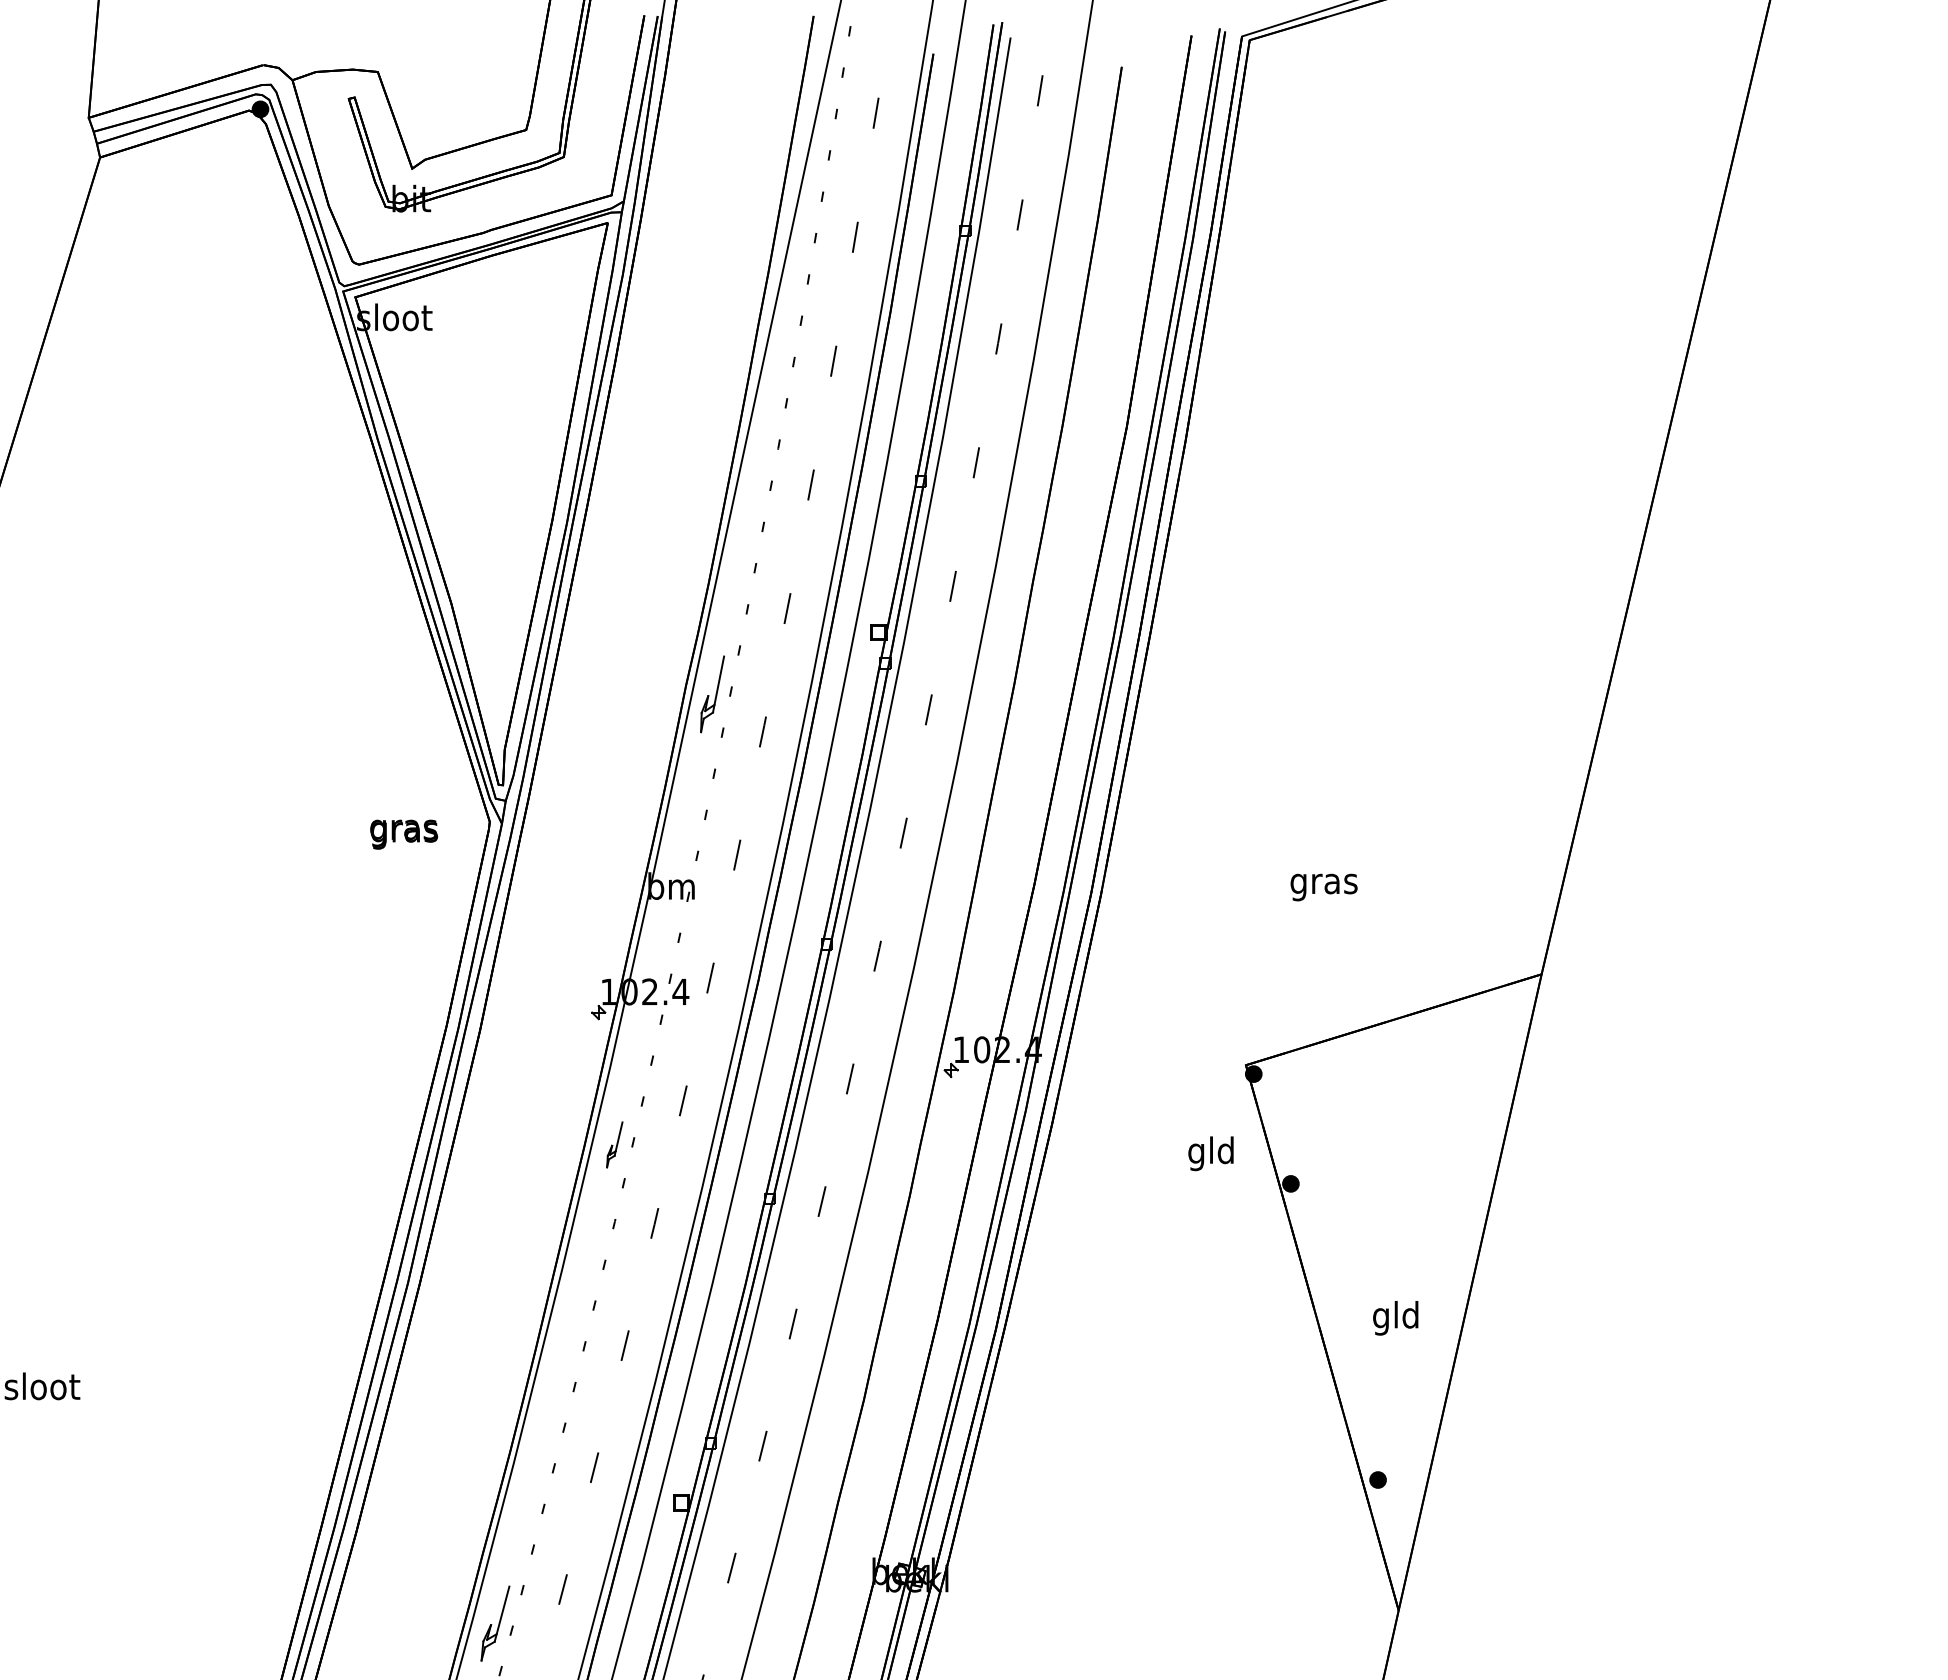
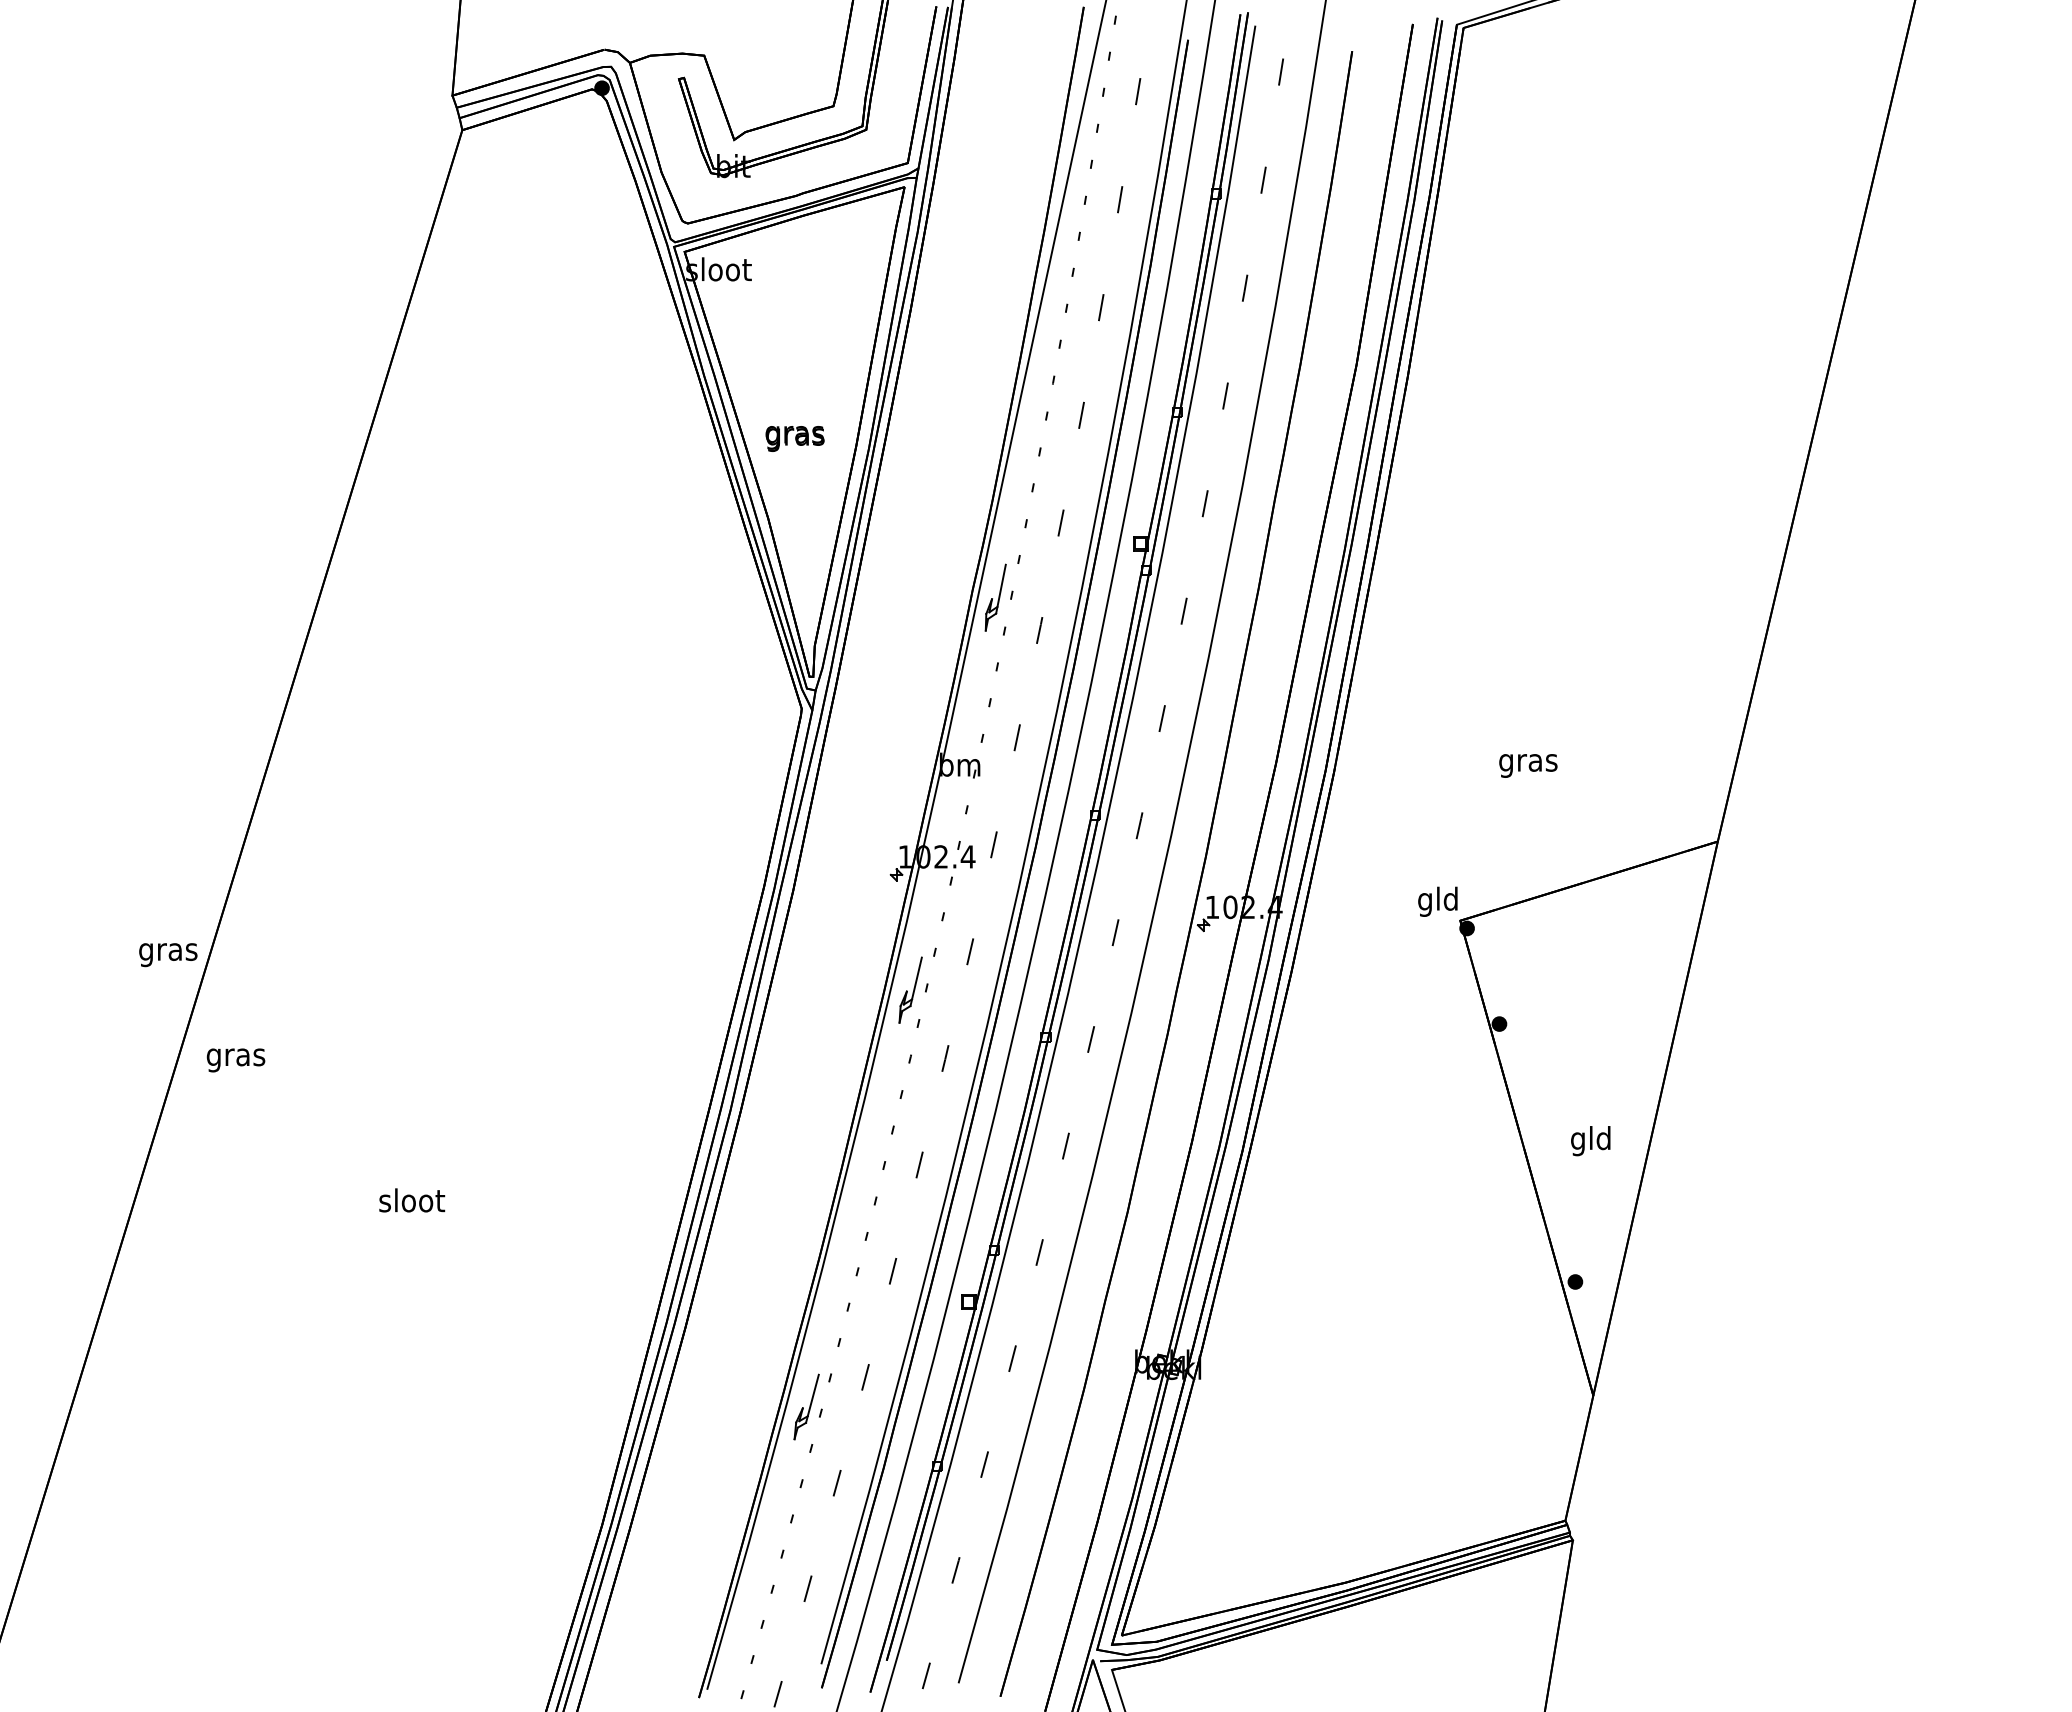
text: (403, 834) -> (794, 438), moved
part: (614, 1144) -> (910, 989), size x1.67
text: (1210, 1153) -> (1437, 901), moved

